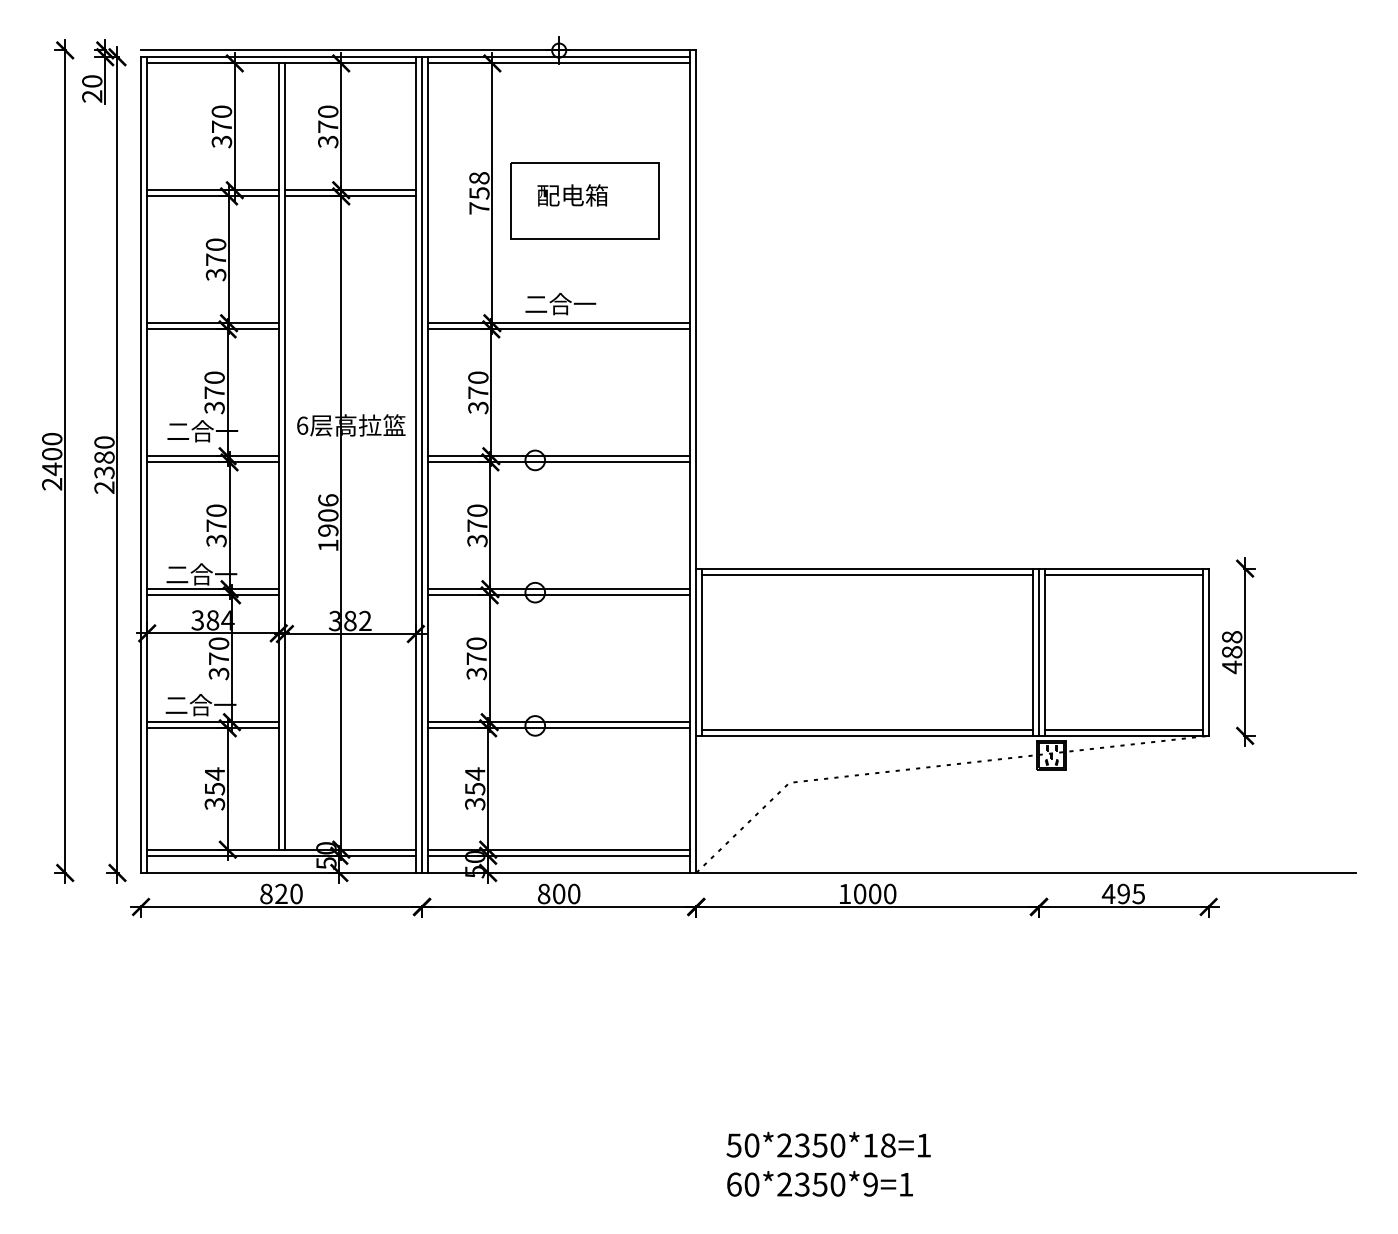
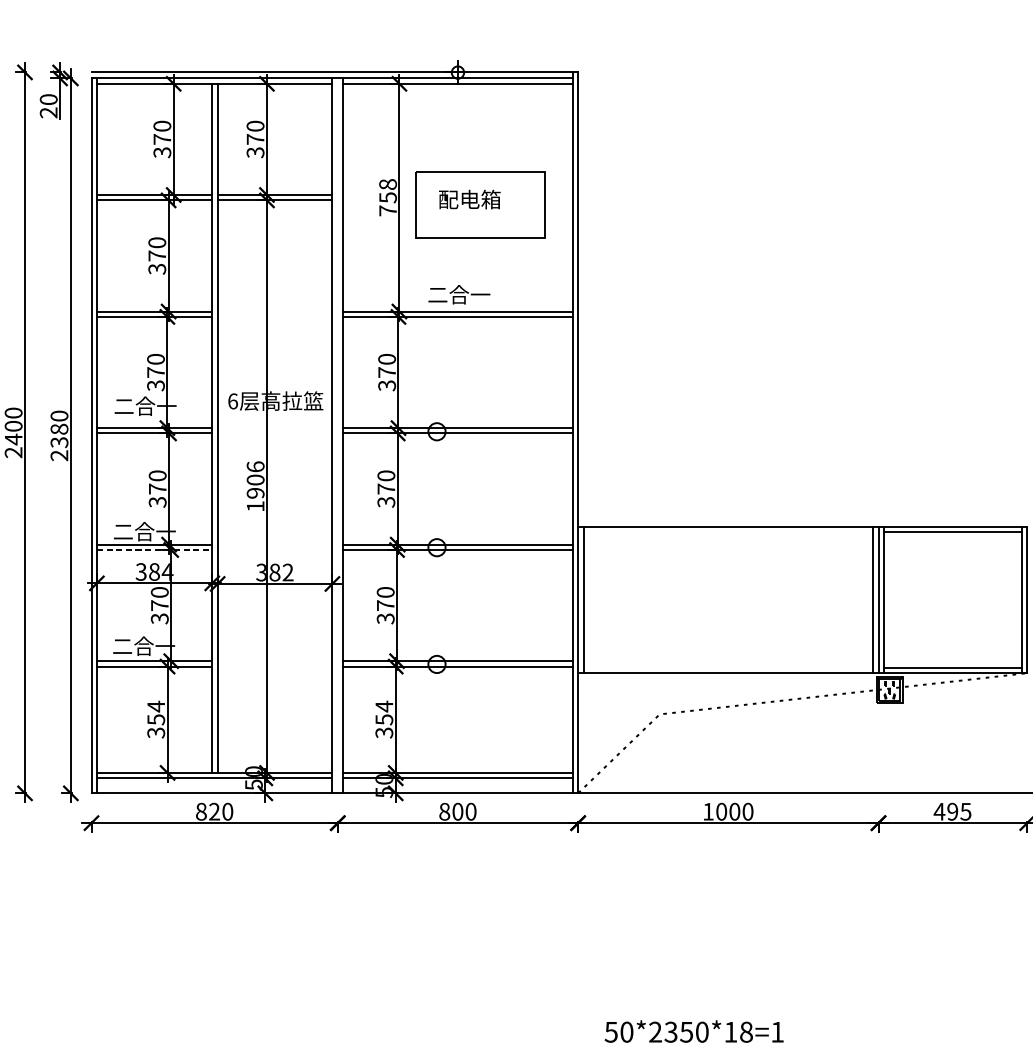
line: (422, 464) -> (338, 435), removed
line: (867, 574) -> (728, 531), removed
line: (213, 595) -> (155, 550), solid -> dashed
line: (867, 729) -> (728, 667), removed

